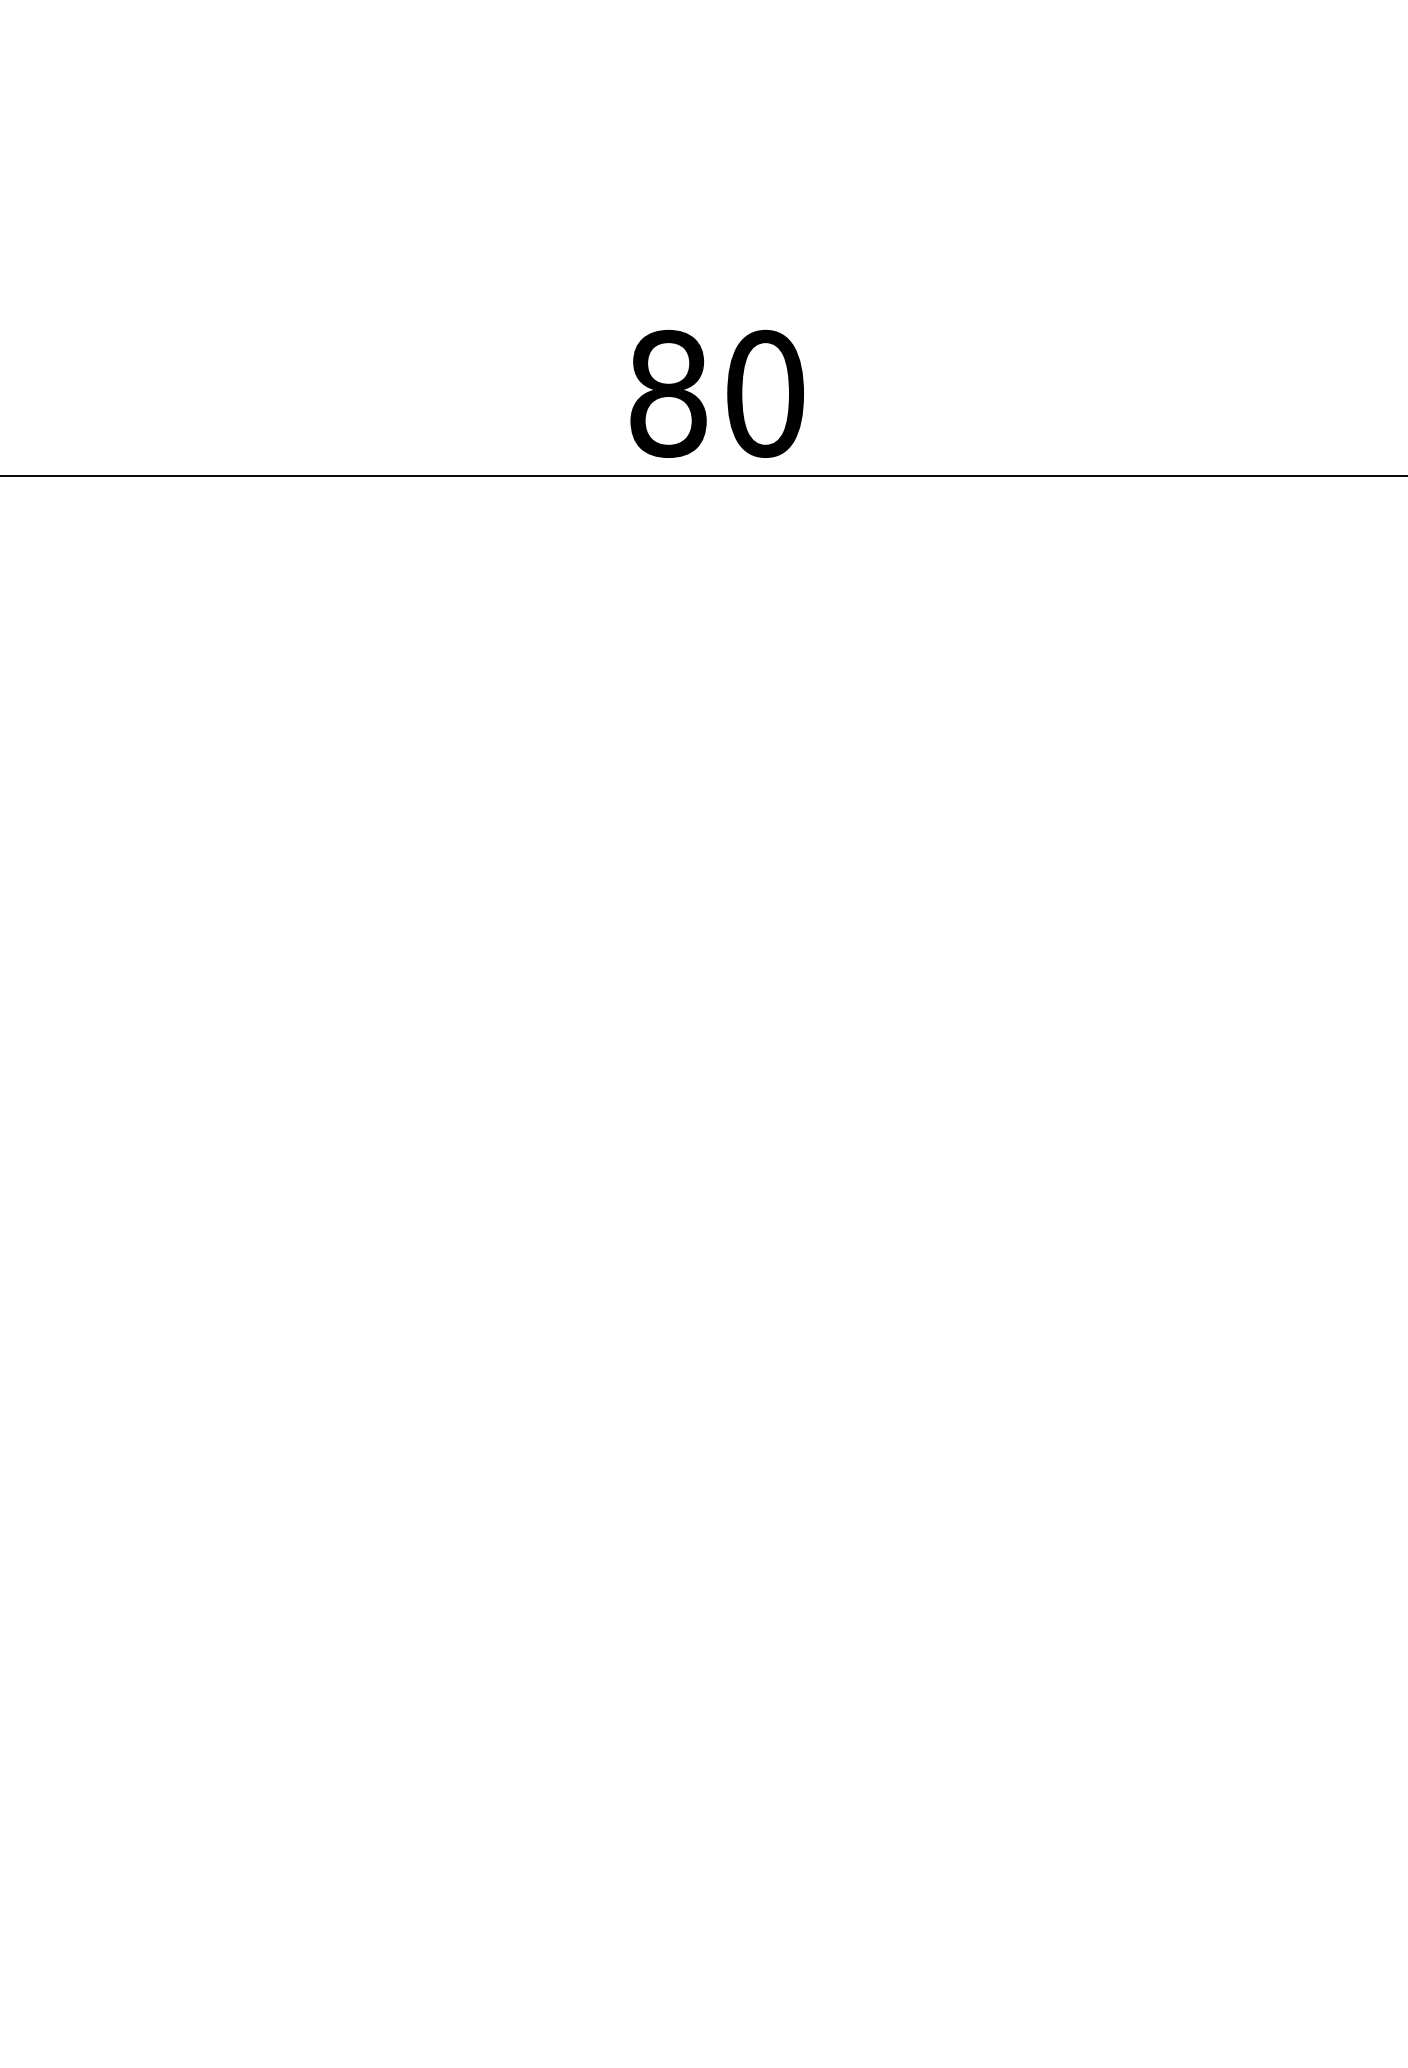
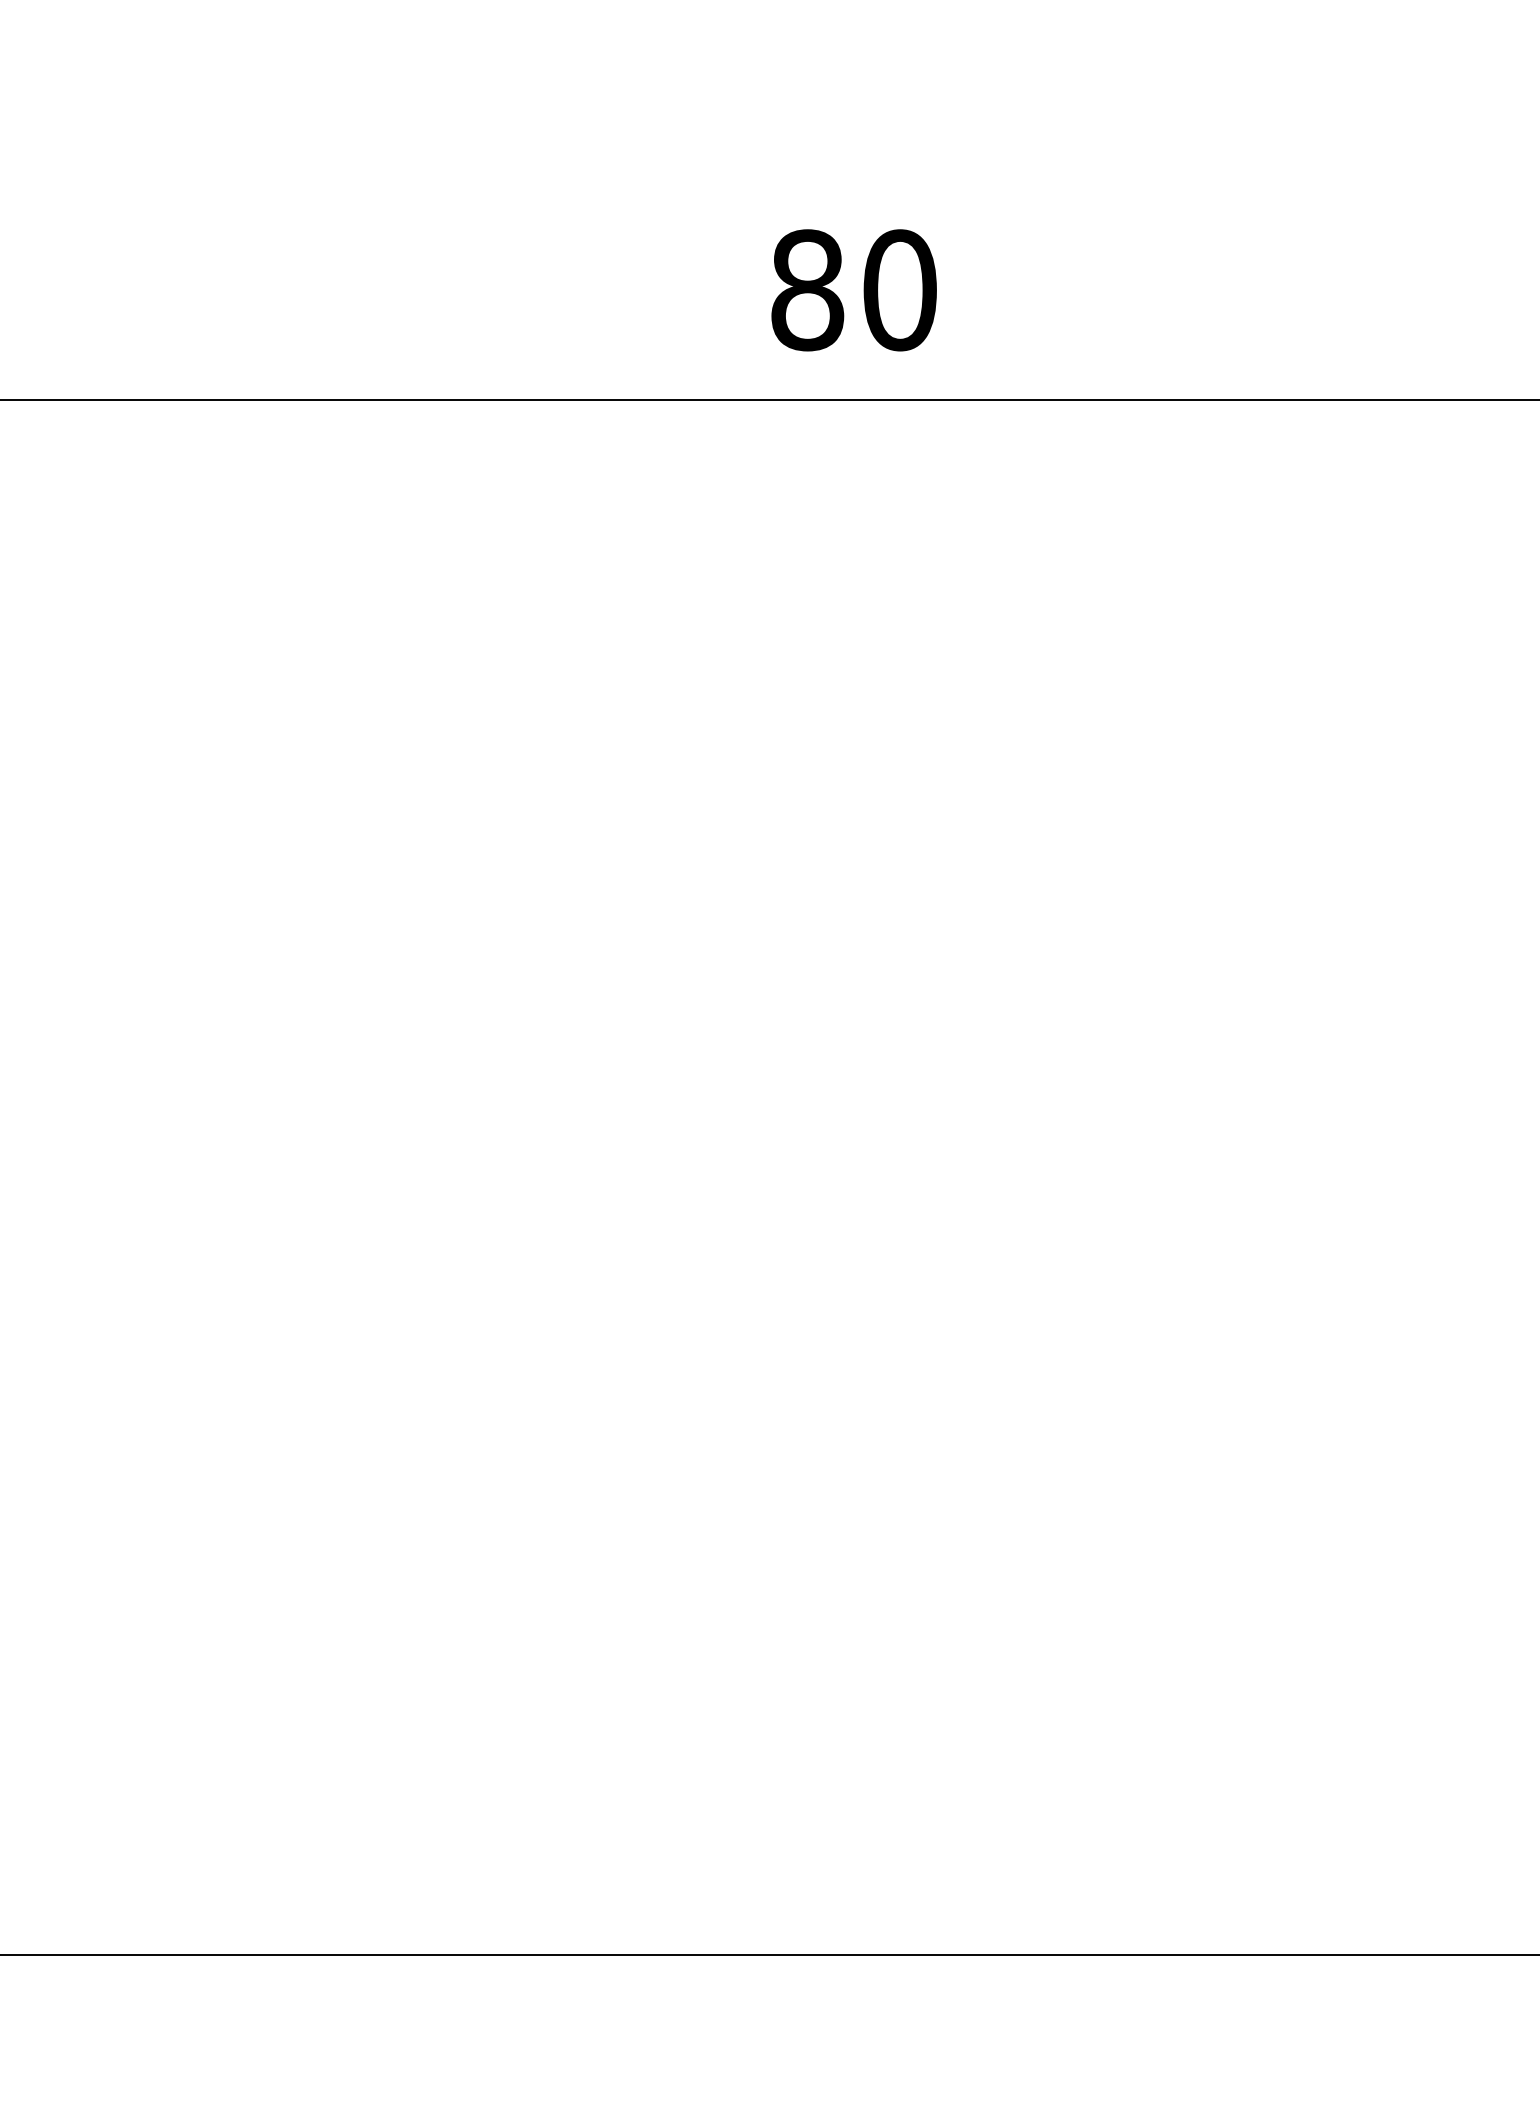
text: (716, 394) -> (853, 290), moved

